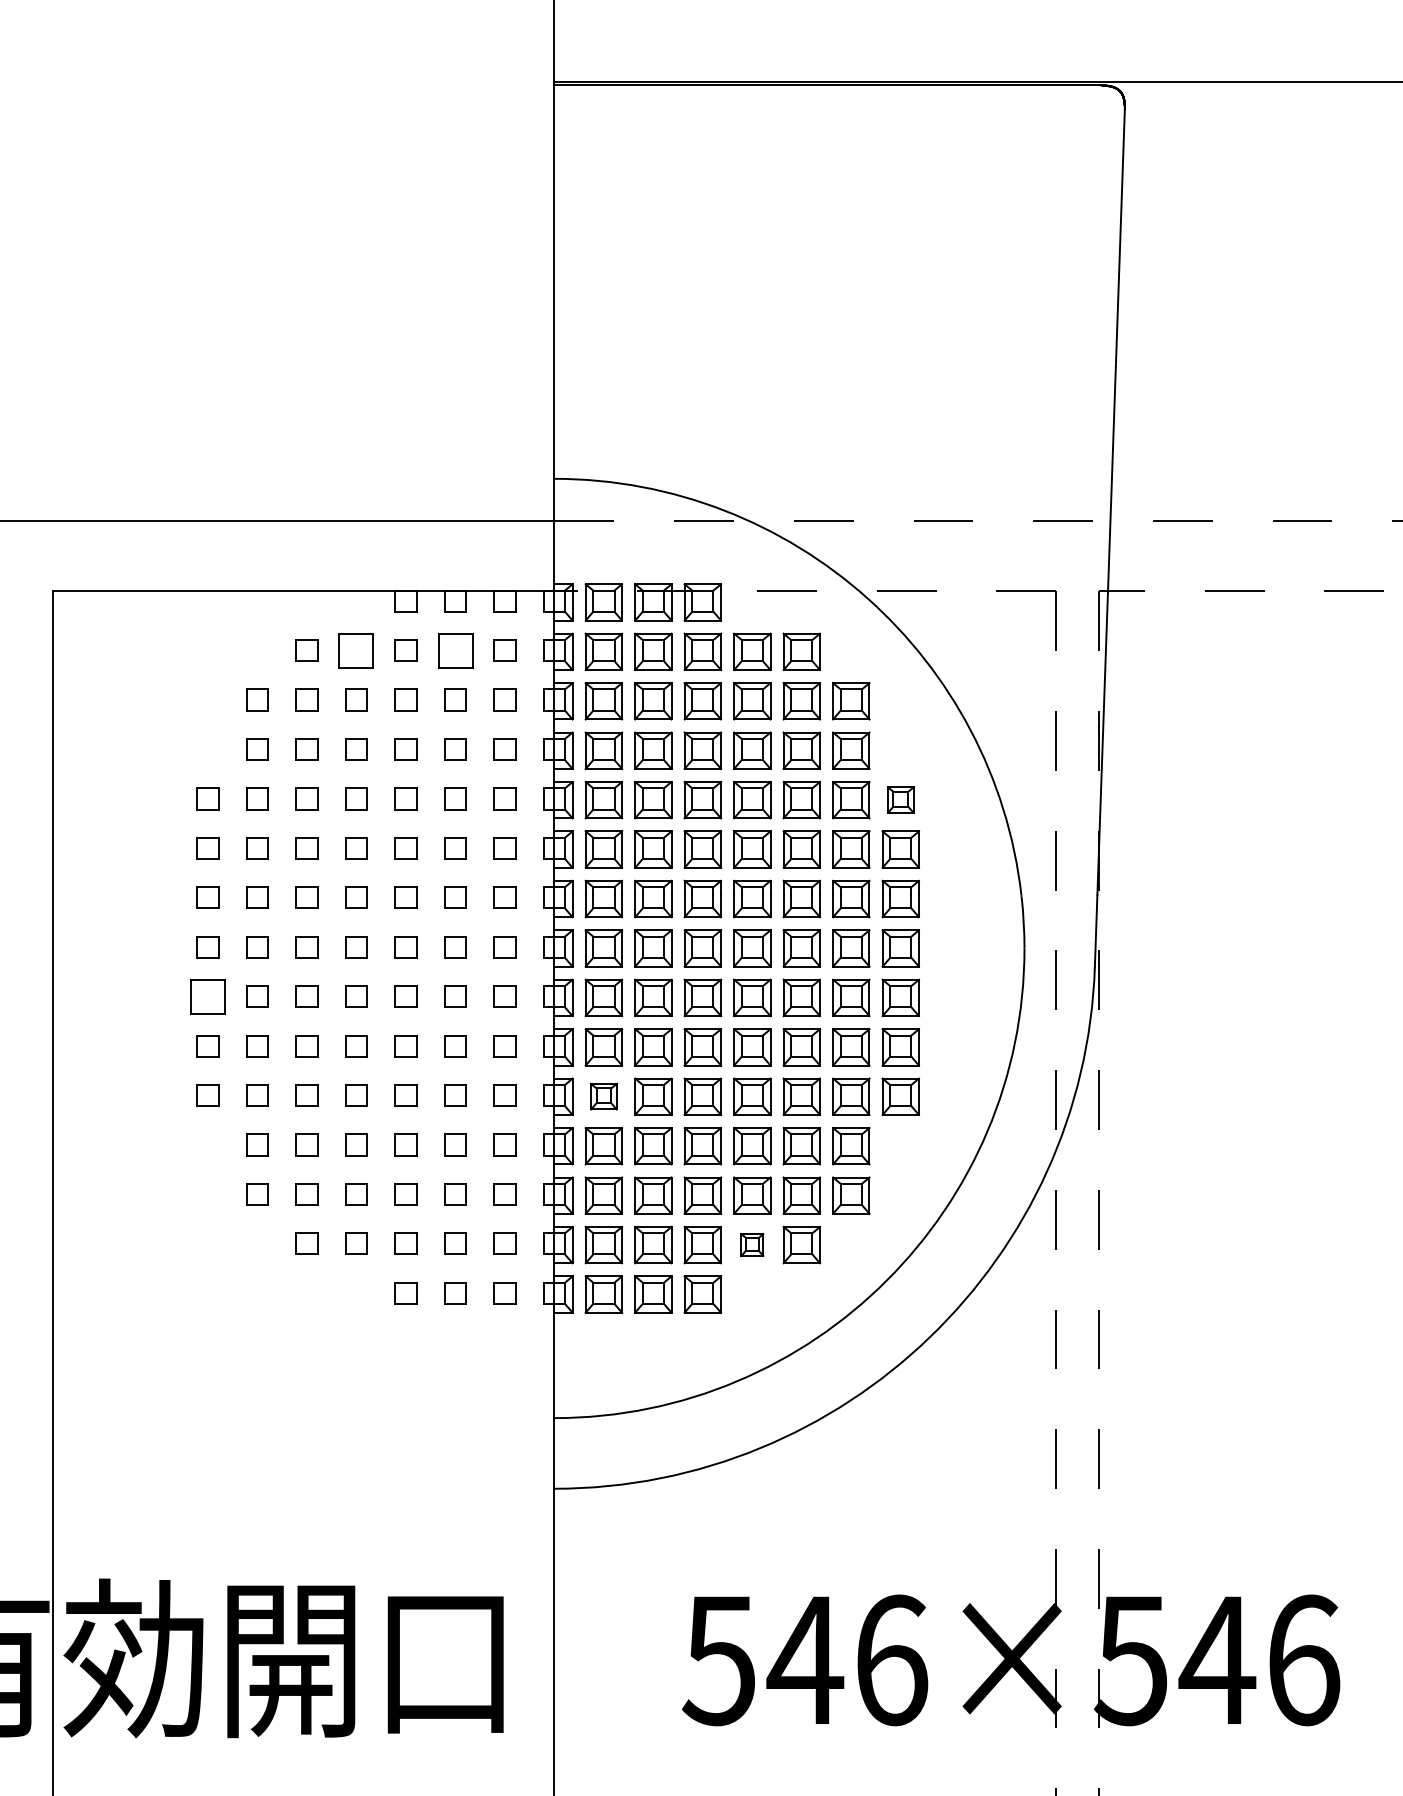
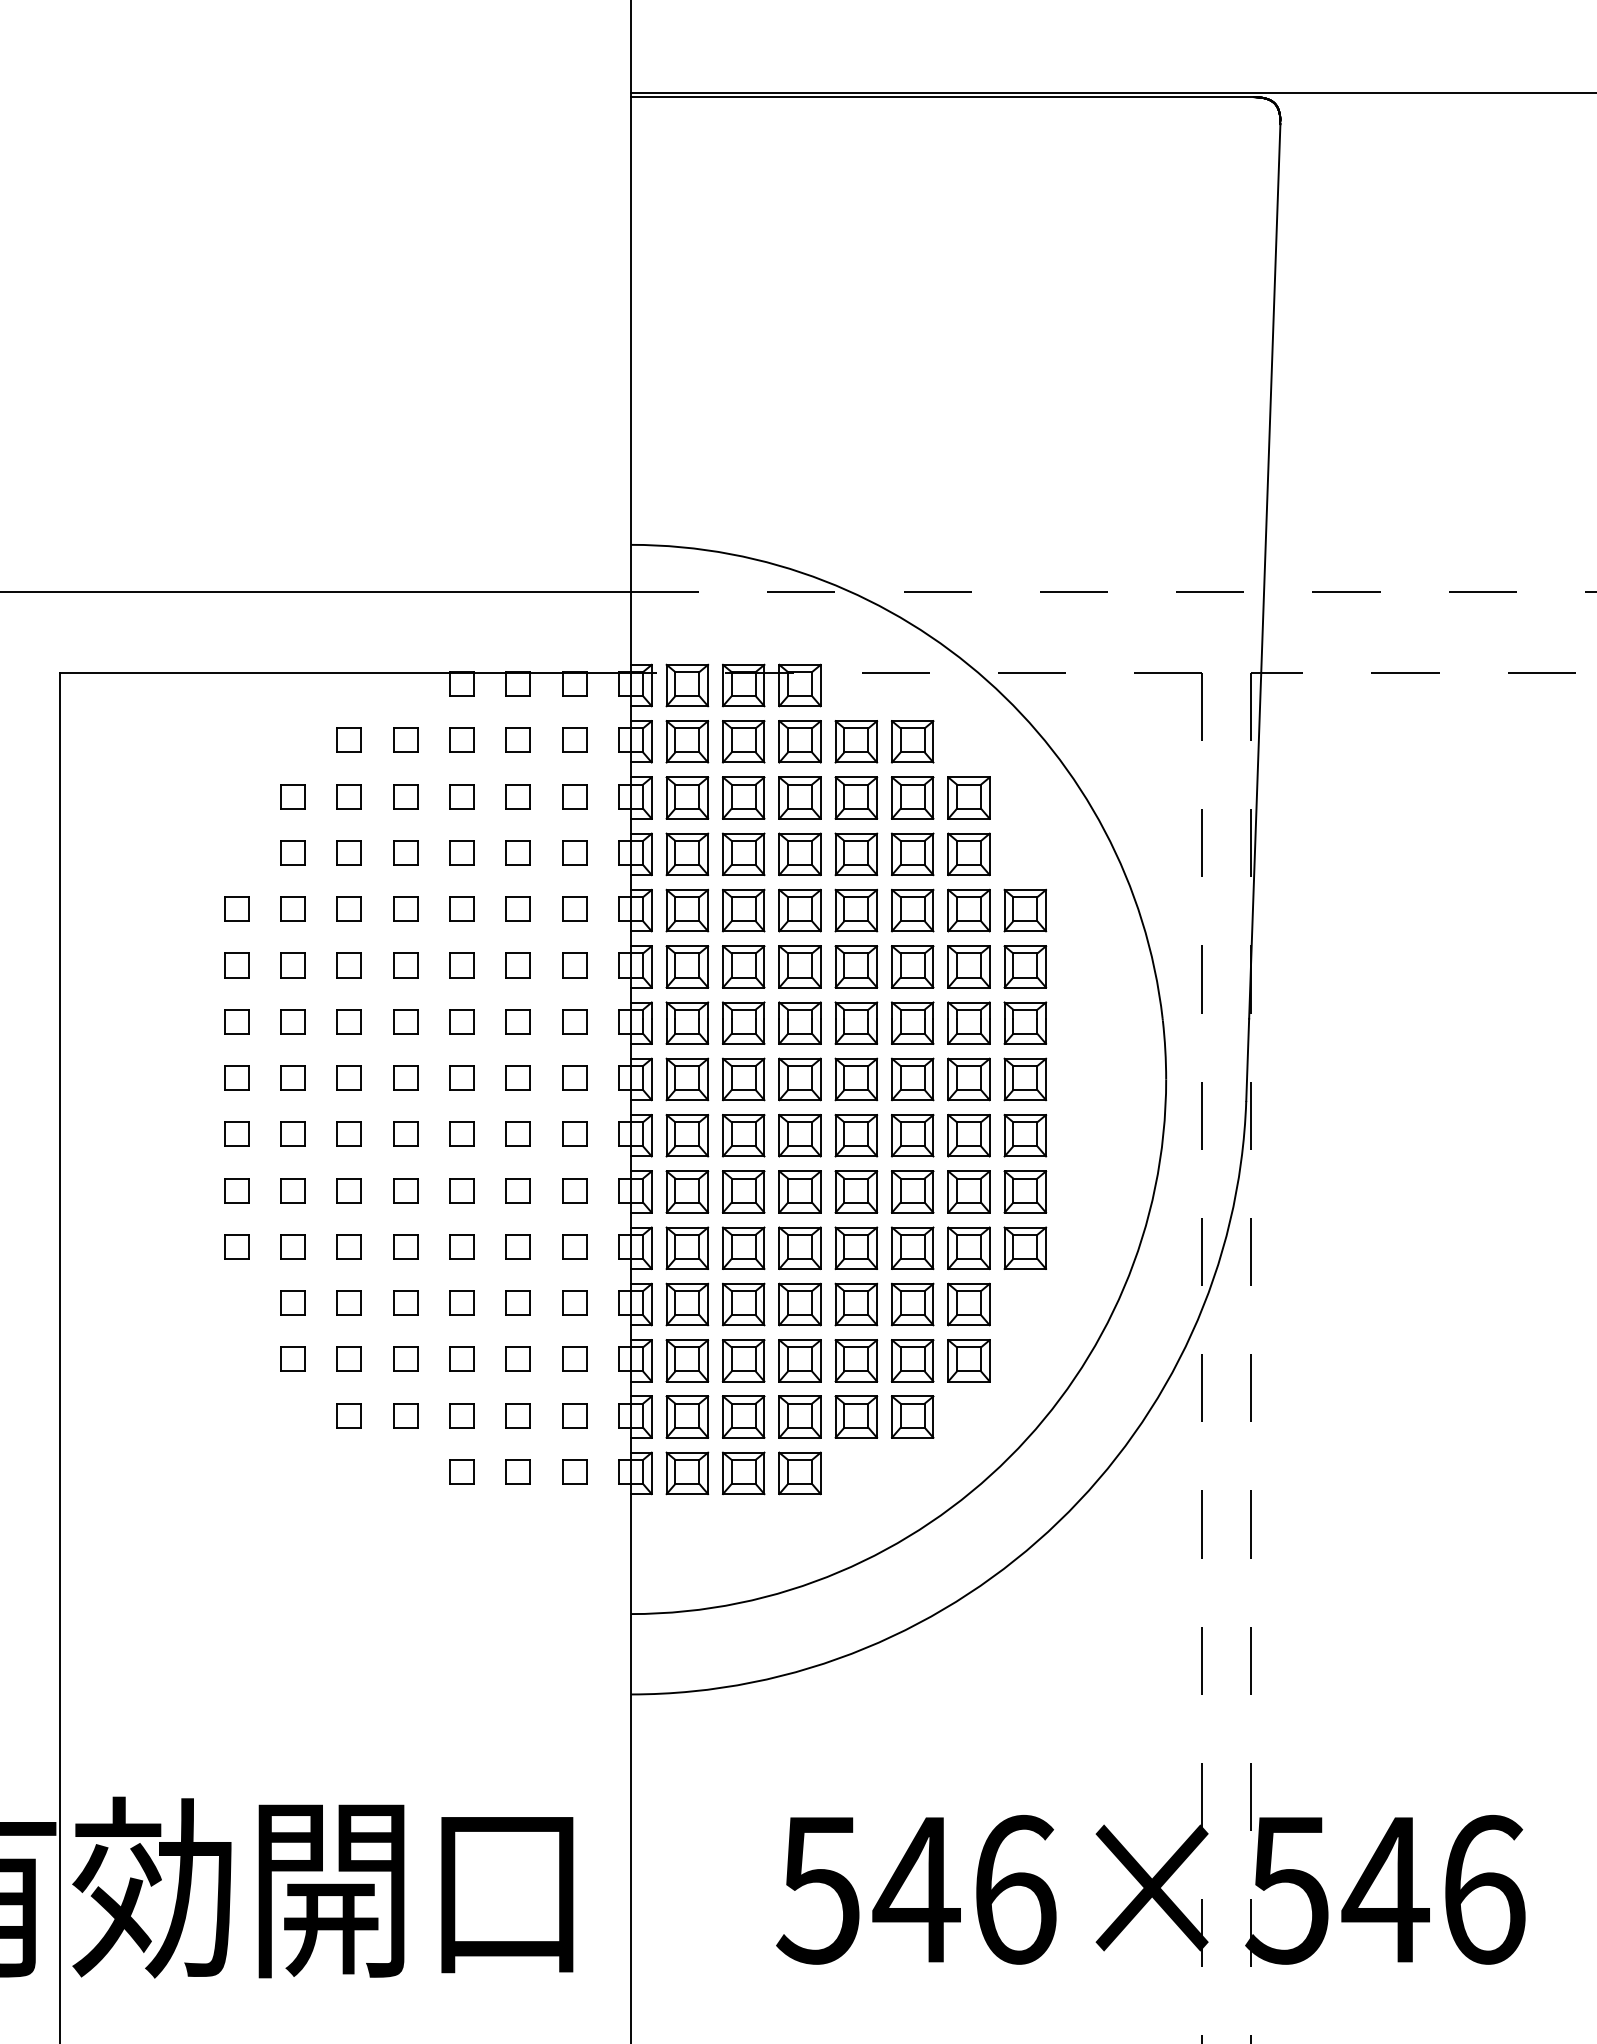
part: (356, 649) -> (405, 739), size x0.62
part: (454, 649) -> (517, 739), size x0.62
part: (900, 800) -> (1025, 910), size x1.43
part: (207, 995) -> (236, 1133), size x0.62
part: (603, 1096) -> (687, 1247), size x1.43
part: (752, 1244) -> (856, 1416), size x1.67

